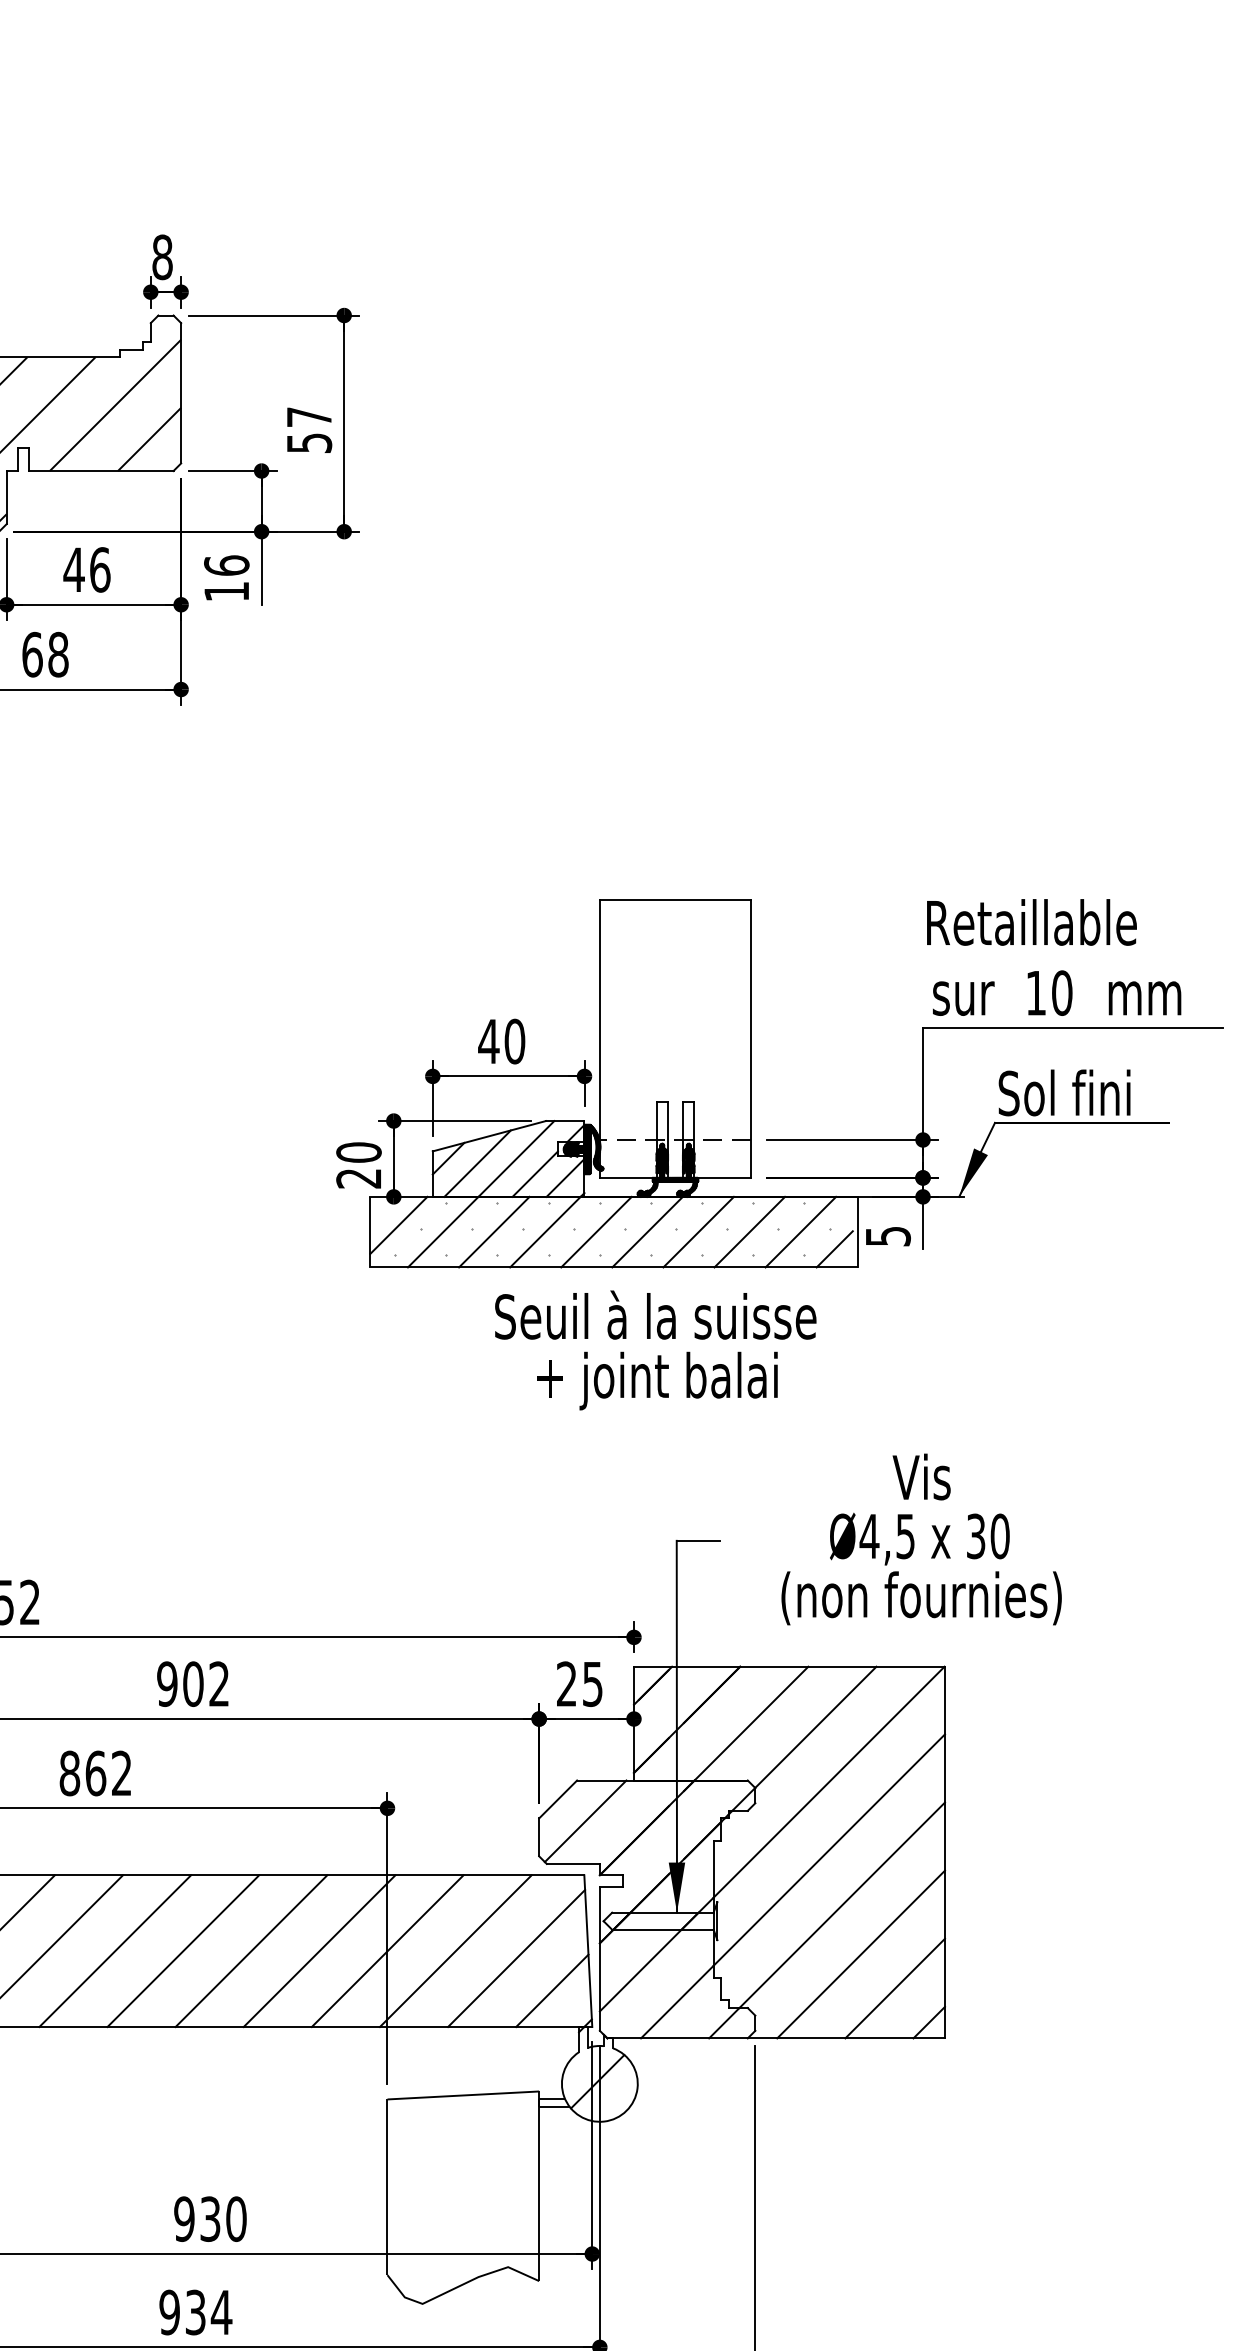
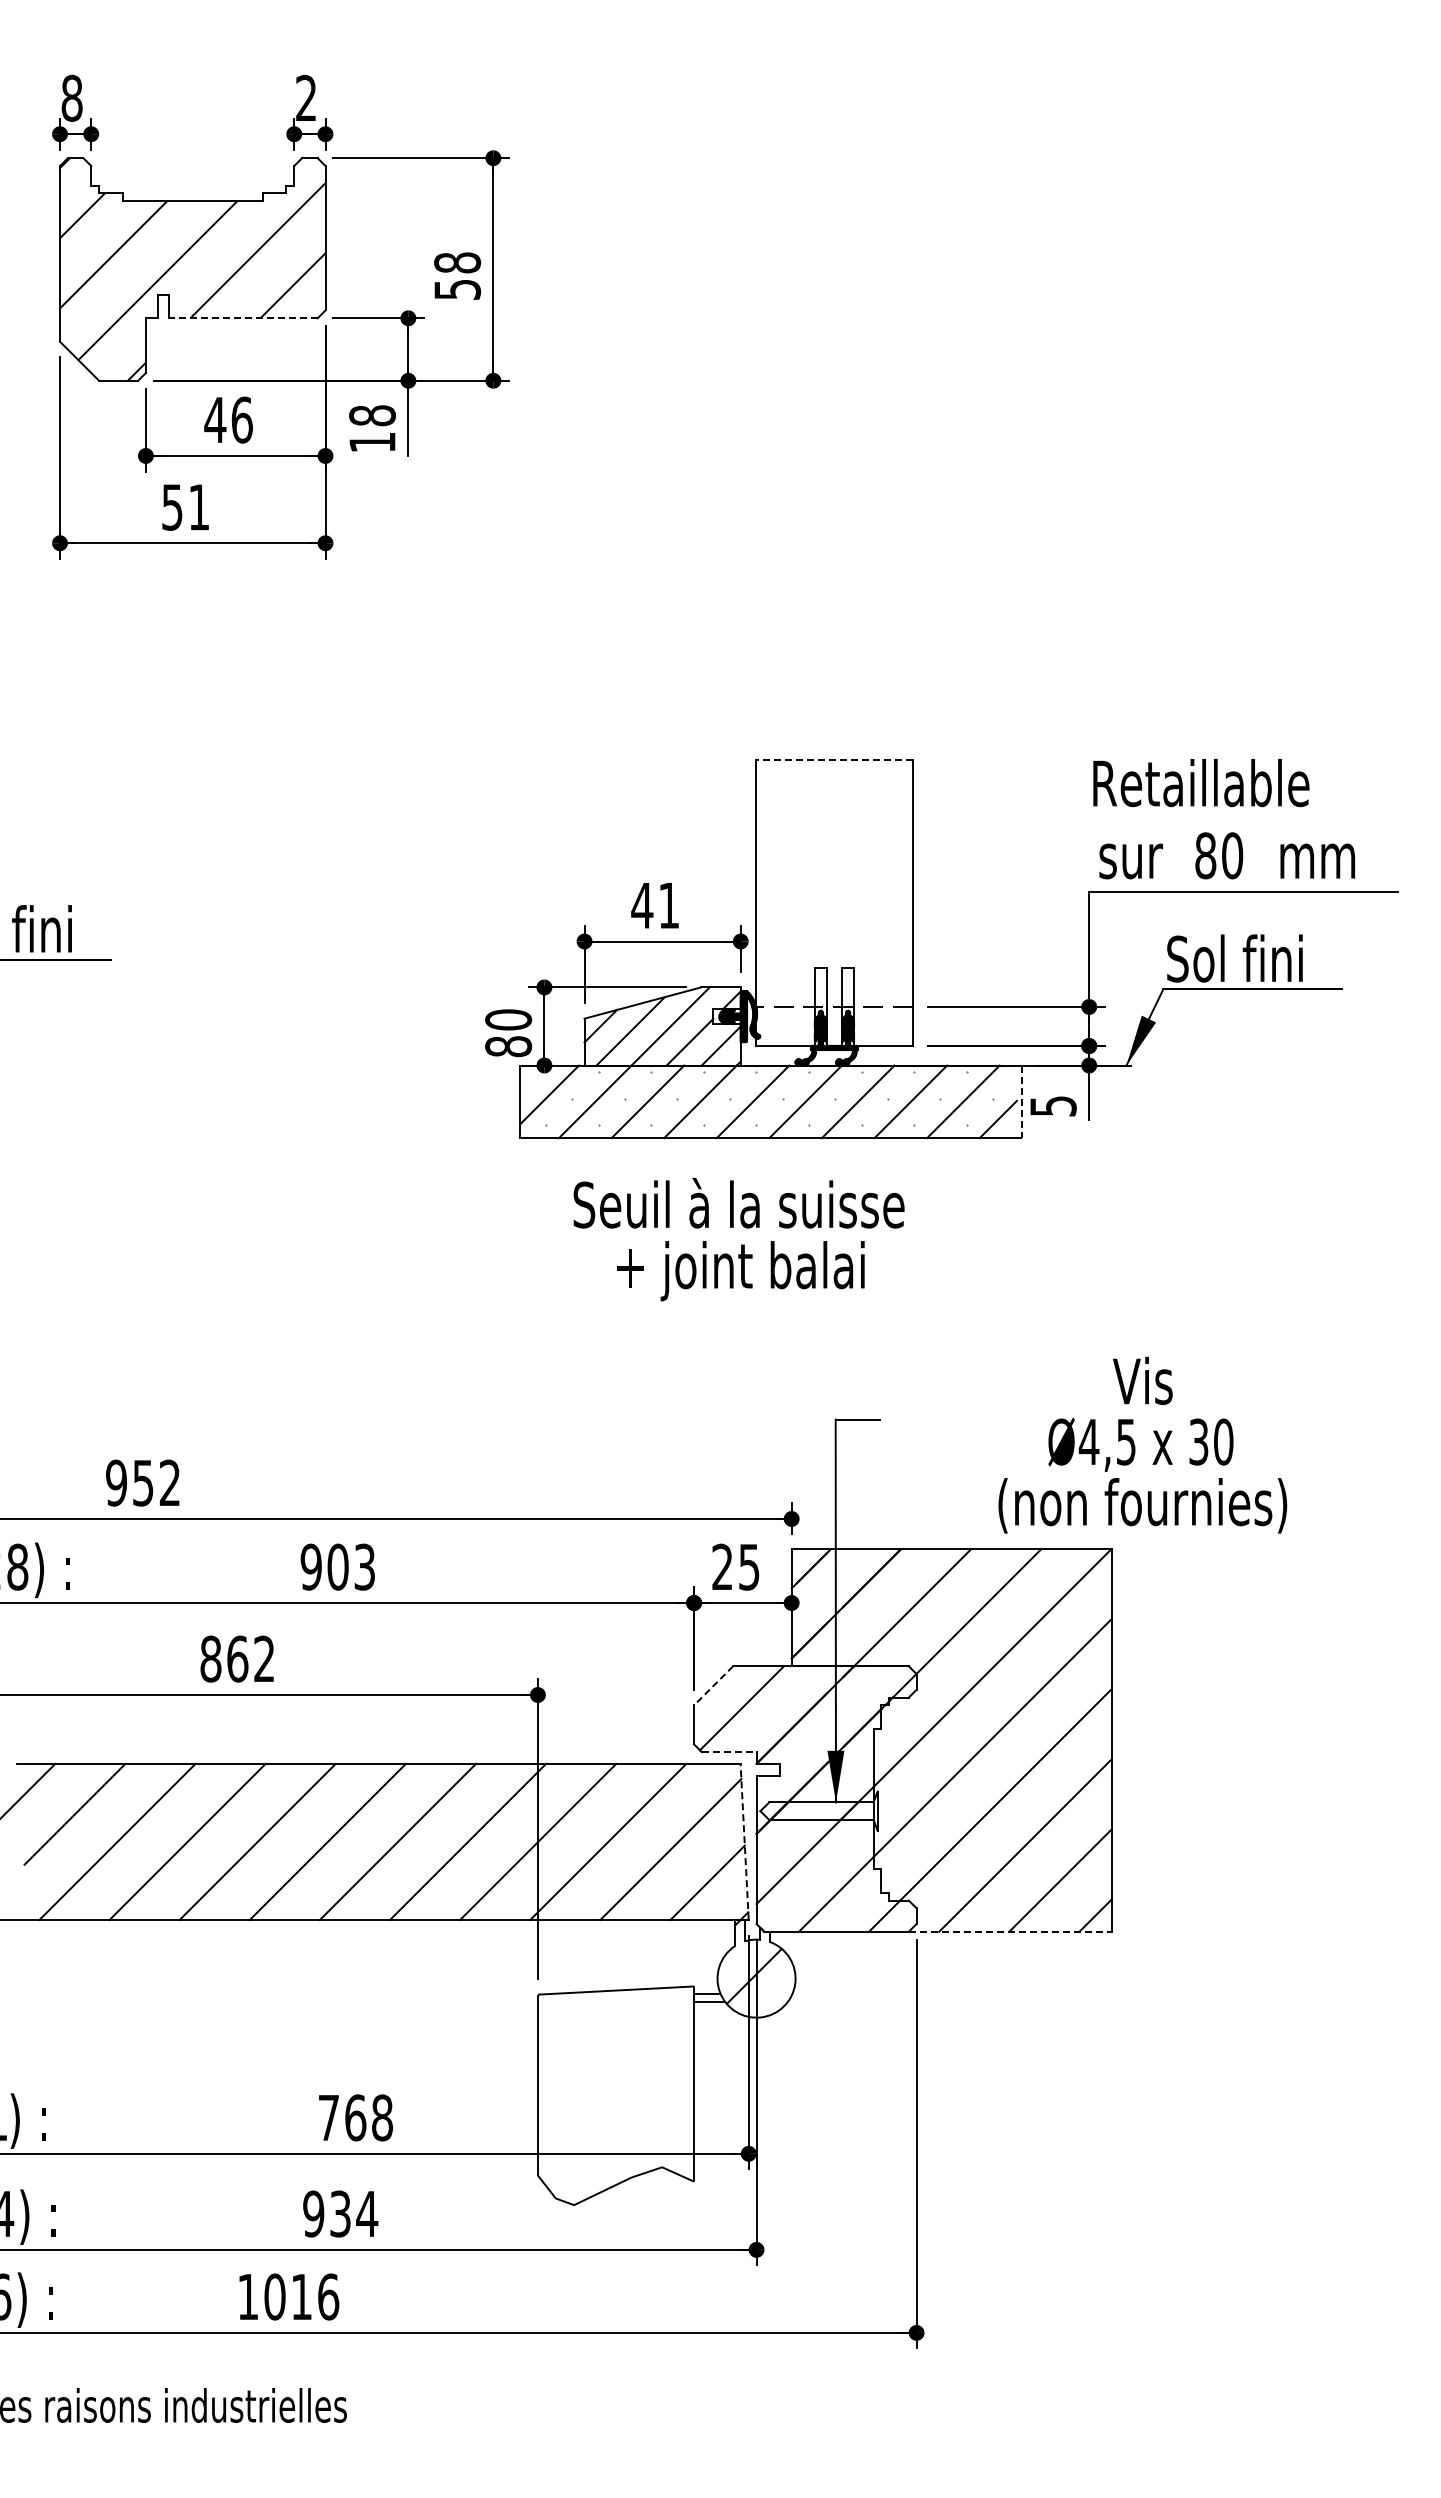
text: (162, 256) -> (306, 97), 8 -> 2
text: (309, 416) -> (457, 262), 57 -> 58
line: (101, 471) -> (243, 318), solid -> dashed
text: (226, 565) -> (372, 415), 16 -> 18
text: (45, 653) -> (185, 506), 68 -> 51
line: (674, 900) -> (833, 760), solid -> dashed
text: (1035, 992) -> (1205, 855), 10 -> 80
text: (514, 1041) -> (668, 905), 40 -> 41
text: (358, 1178) -> (508, 1046), 20 -> 80
line: (857, 1232) -> (1021, 1102), solid -> dashed
text: (655, 1350) -> (738, 1239), moved
text: (921, 1538) -> (1142, 1444), moved
text: (219, 1684) -> (364, 1567), 902 -> 903
line: (558, 1799) -> (713, 1685), solid -> dashed
line: (573, 1864) -> (729, 1752), solid -> dashed
line: (588, 1950) -> (744, 1841), solid -> dashed
line: (846, 2038) -> (1010, 1931), solid -> dashed
text: (210, 2218) -> (355, 2117), 930 -> 768

